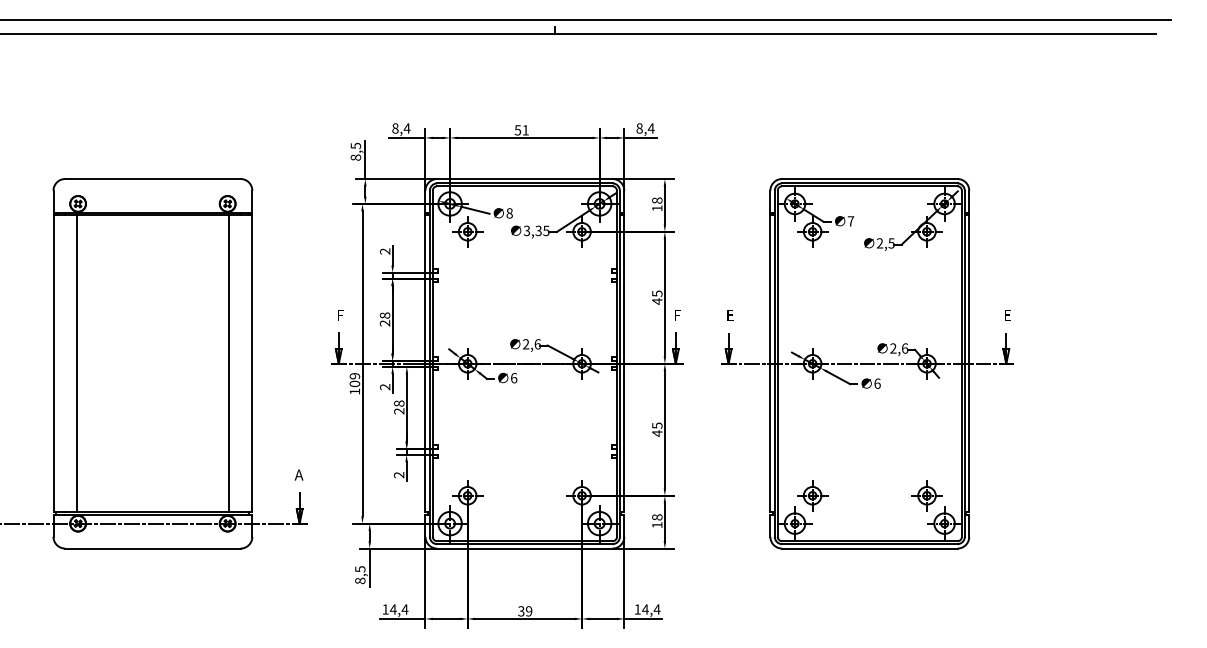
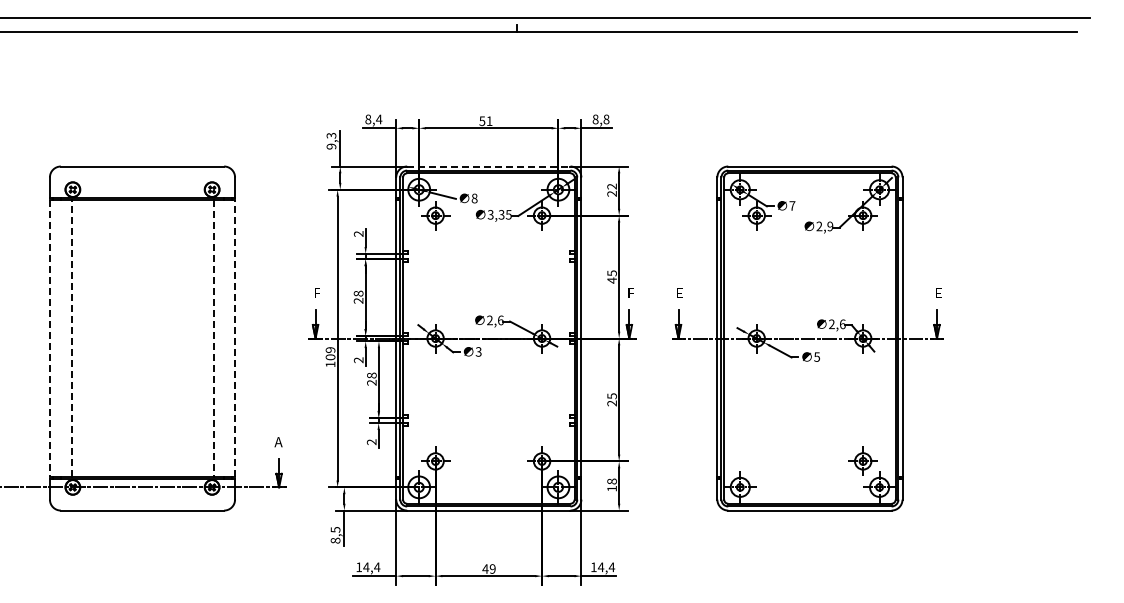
text: (651, 128) -> (606, 119), 8,4 -> 8,8
text: (355, 152) -> (331, 141), 8,5 -> 9,3
line: (524, 178) -> (488, 166), solid -> dashed
text: (656, 203) -> (611, 189), 18 -> 22
text: (891, 243) -> (830, 226), 2,5 -> 2,9
line: (76, 363) -> (71, 338), solid -> dashed
line: (252, 363) -> (235, 338), solid -> dashed
line: (53, 364) -> (49, 339), solid -> dashed
line: (229, 364) -> (213, 339), solid -> dashed
text: (513, 377) -> (478, 351), 6 -> 3
text: (877, 383) -> (817, 356), 6 -> 5
text: (656, 433) -> (611, 403), 45 -> 25
part: (812, 494) -> (756, 460), removed
text: (521, 610) -> (485, 568), 39 -> 49

